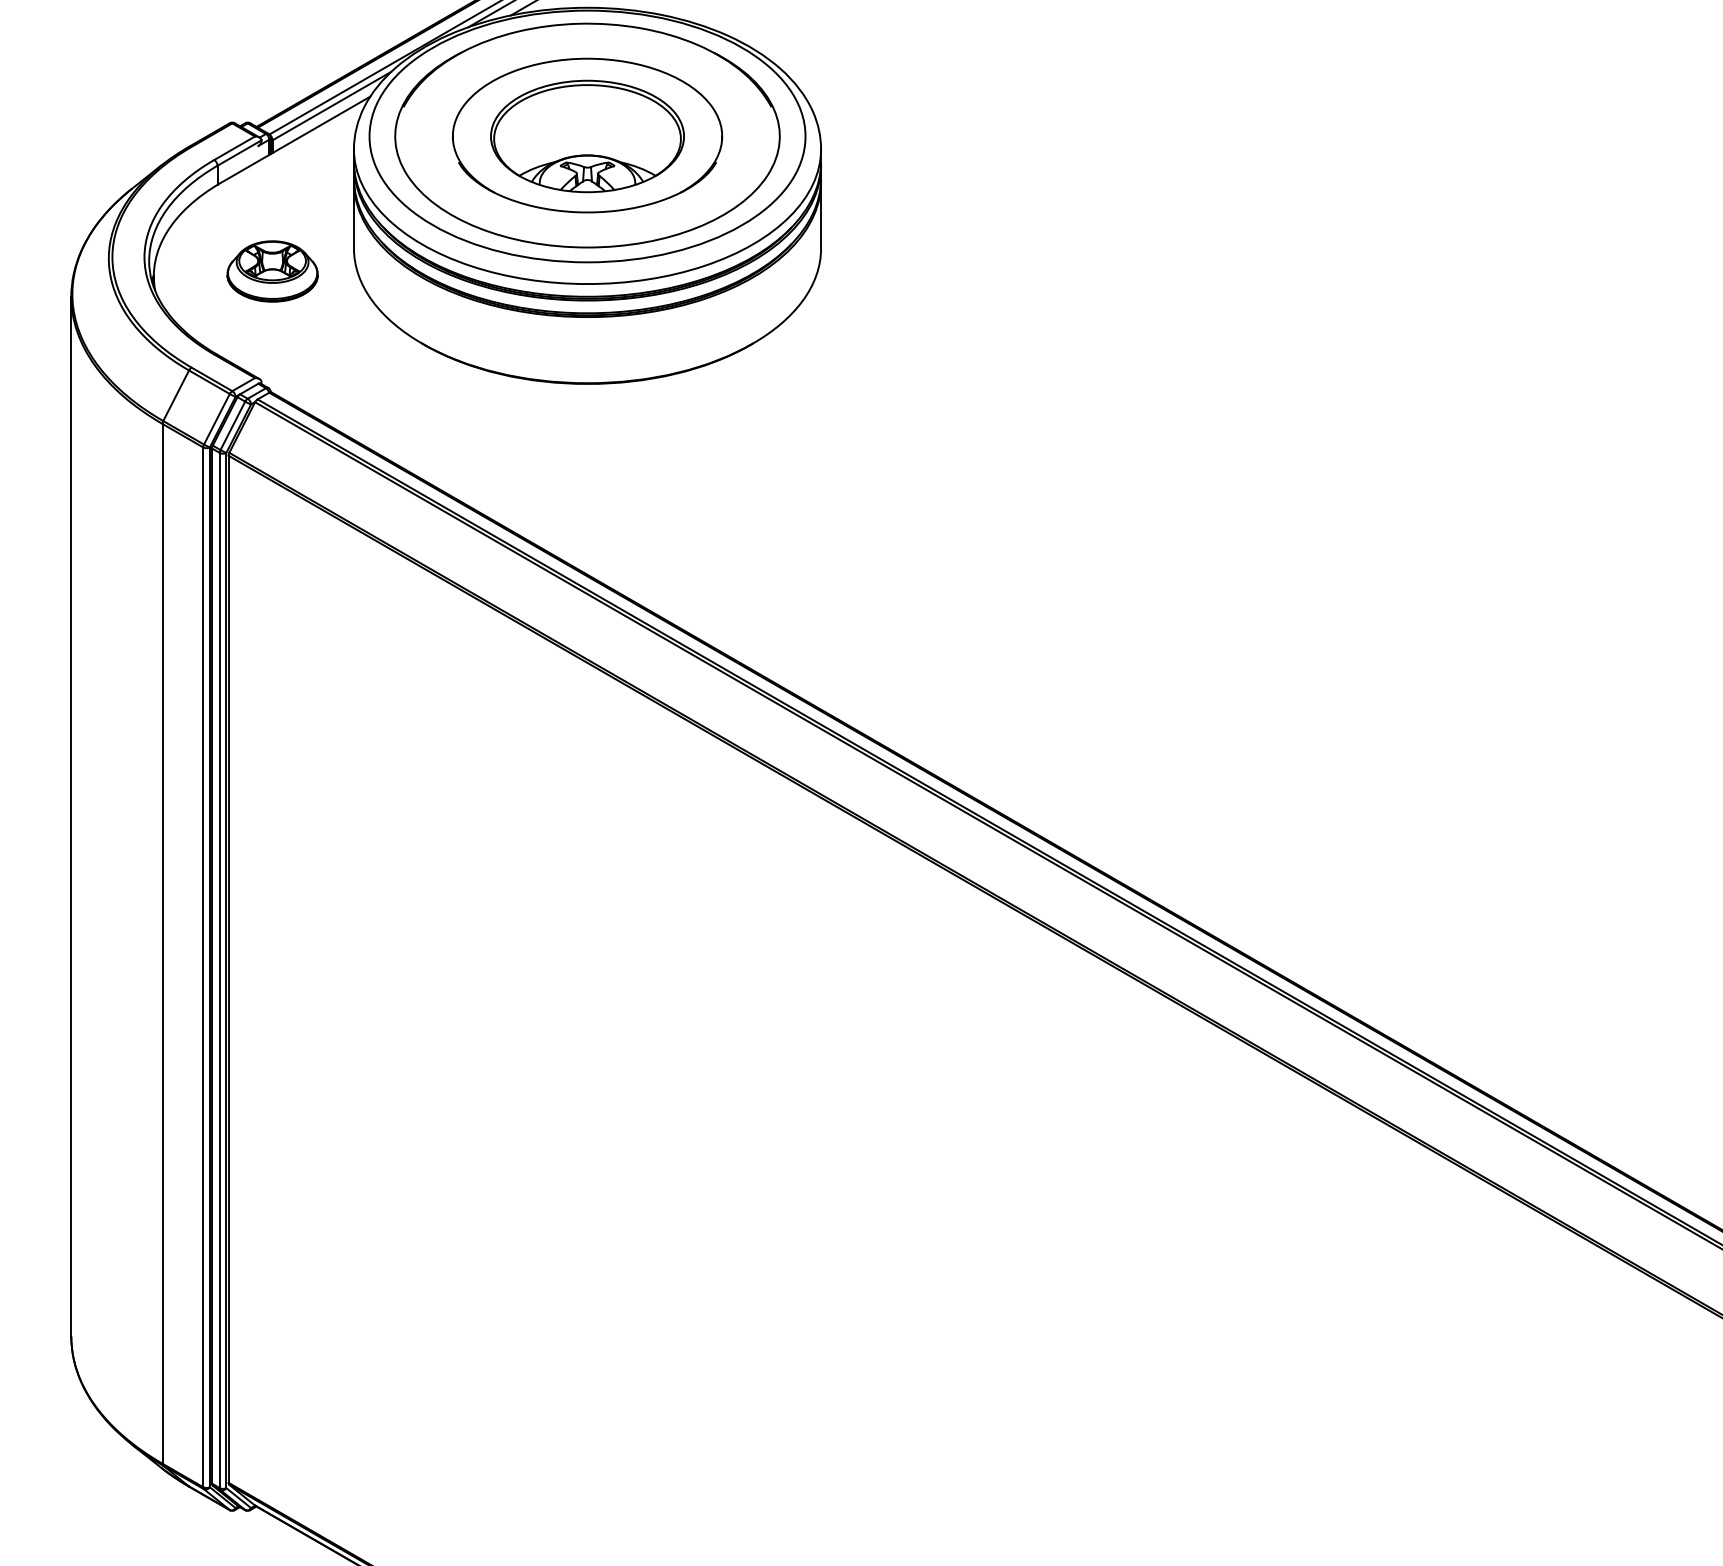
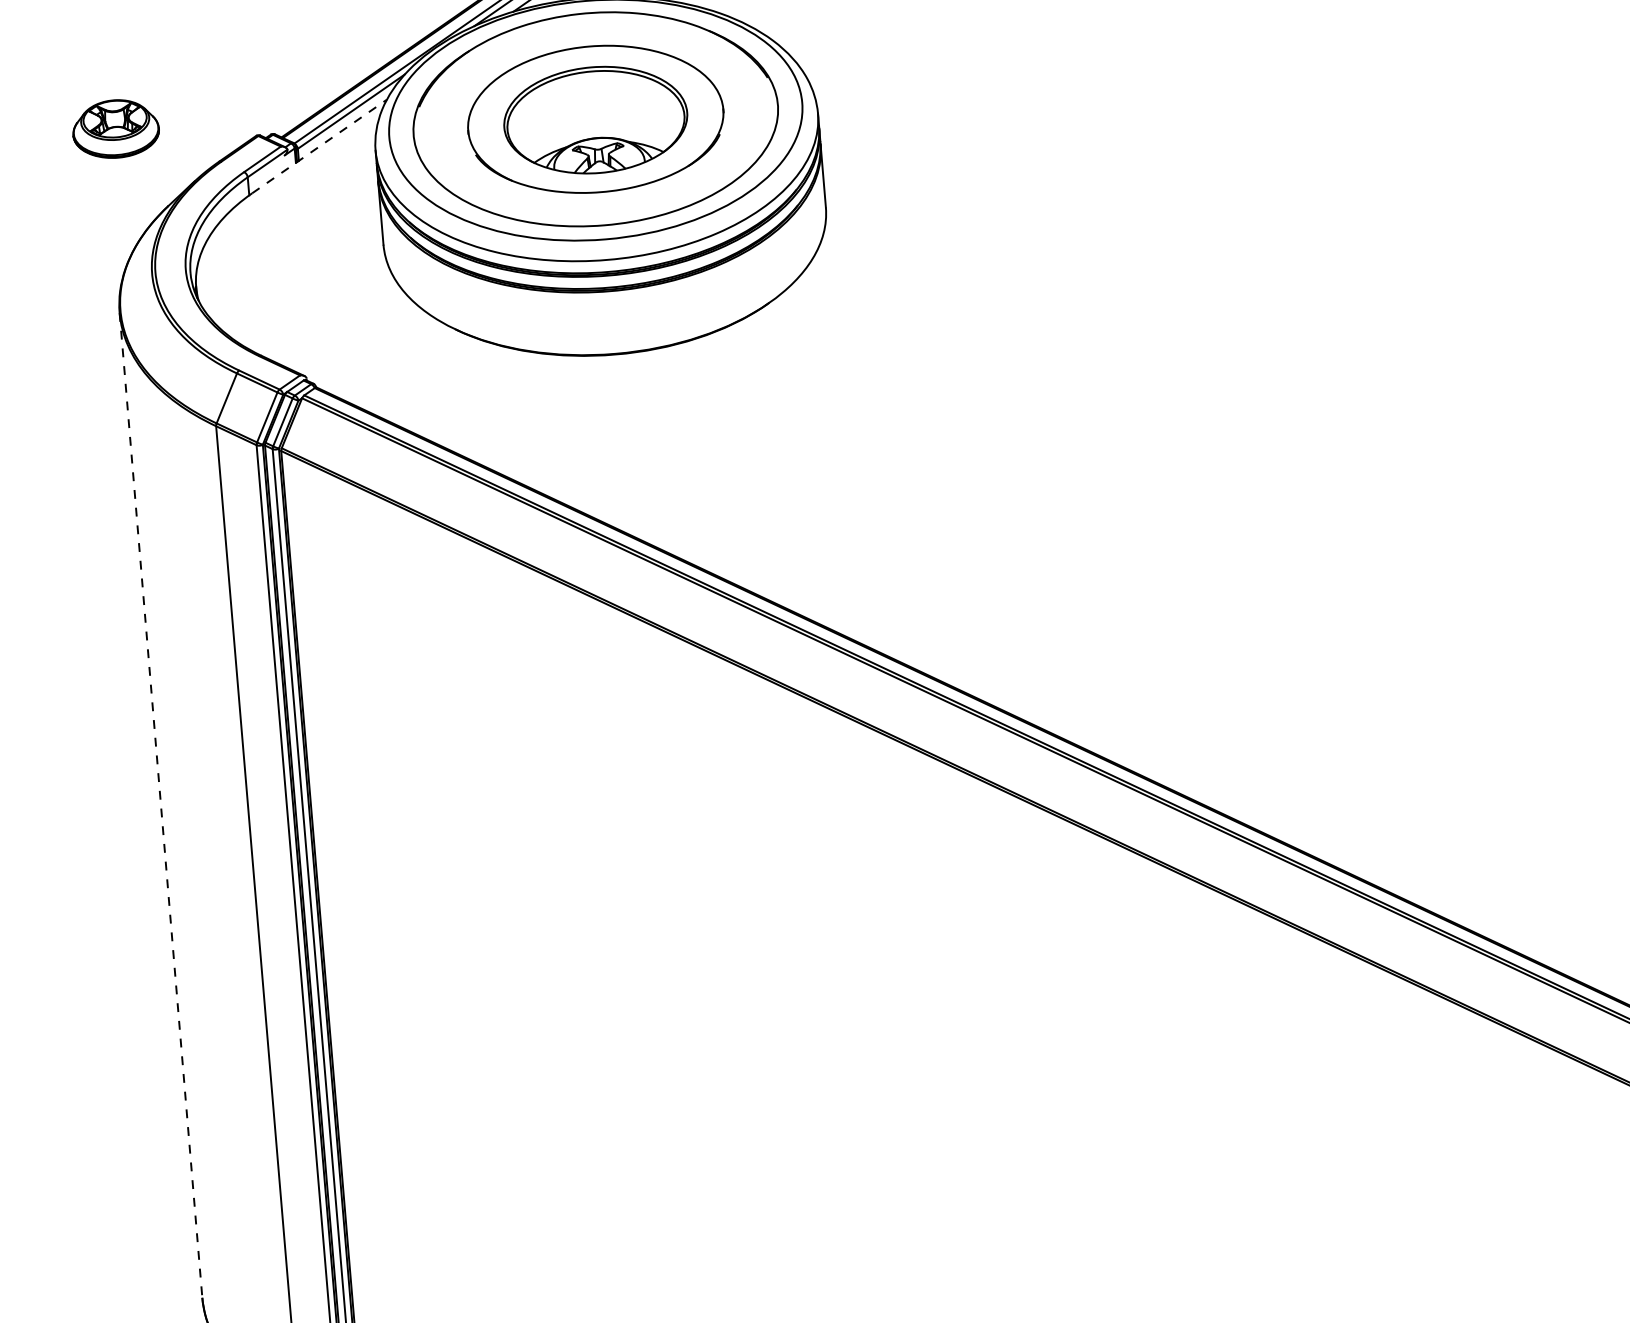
line: (296, 139) -> (320, 146), solid -> dashed
part: (272, 271) -> (115, 129), moved
line: (71, 816) -> (161, 805), solid -> dashed

